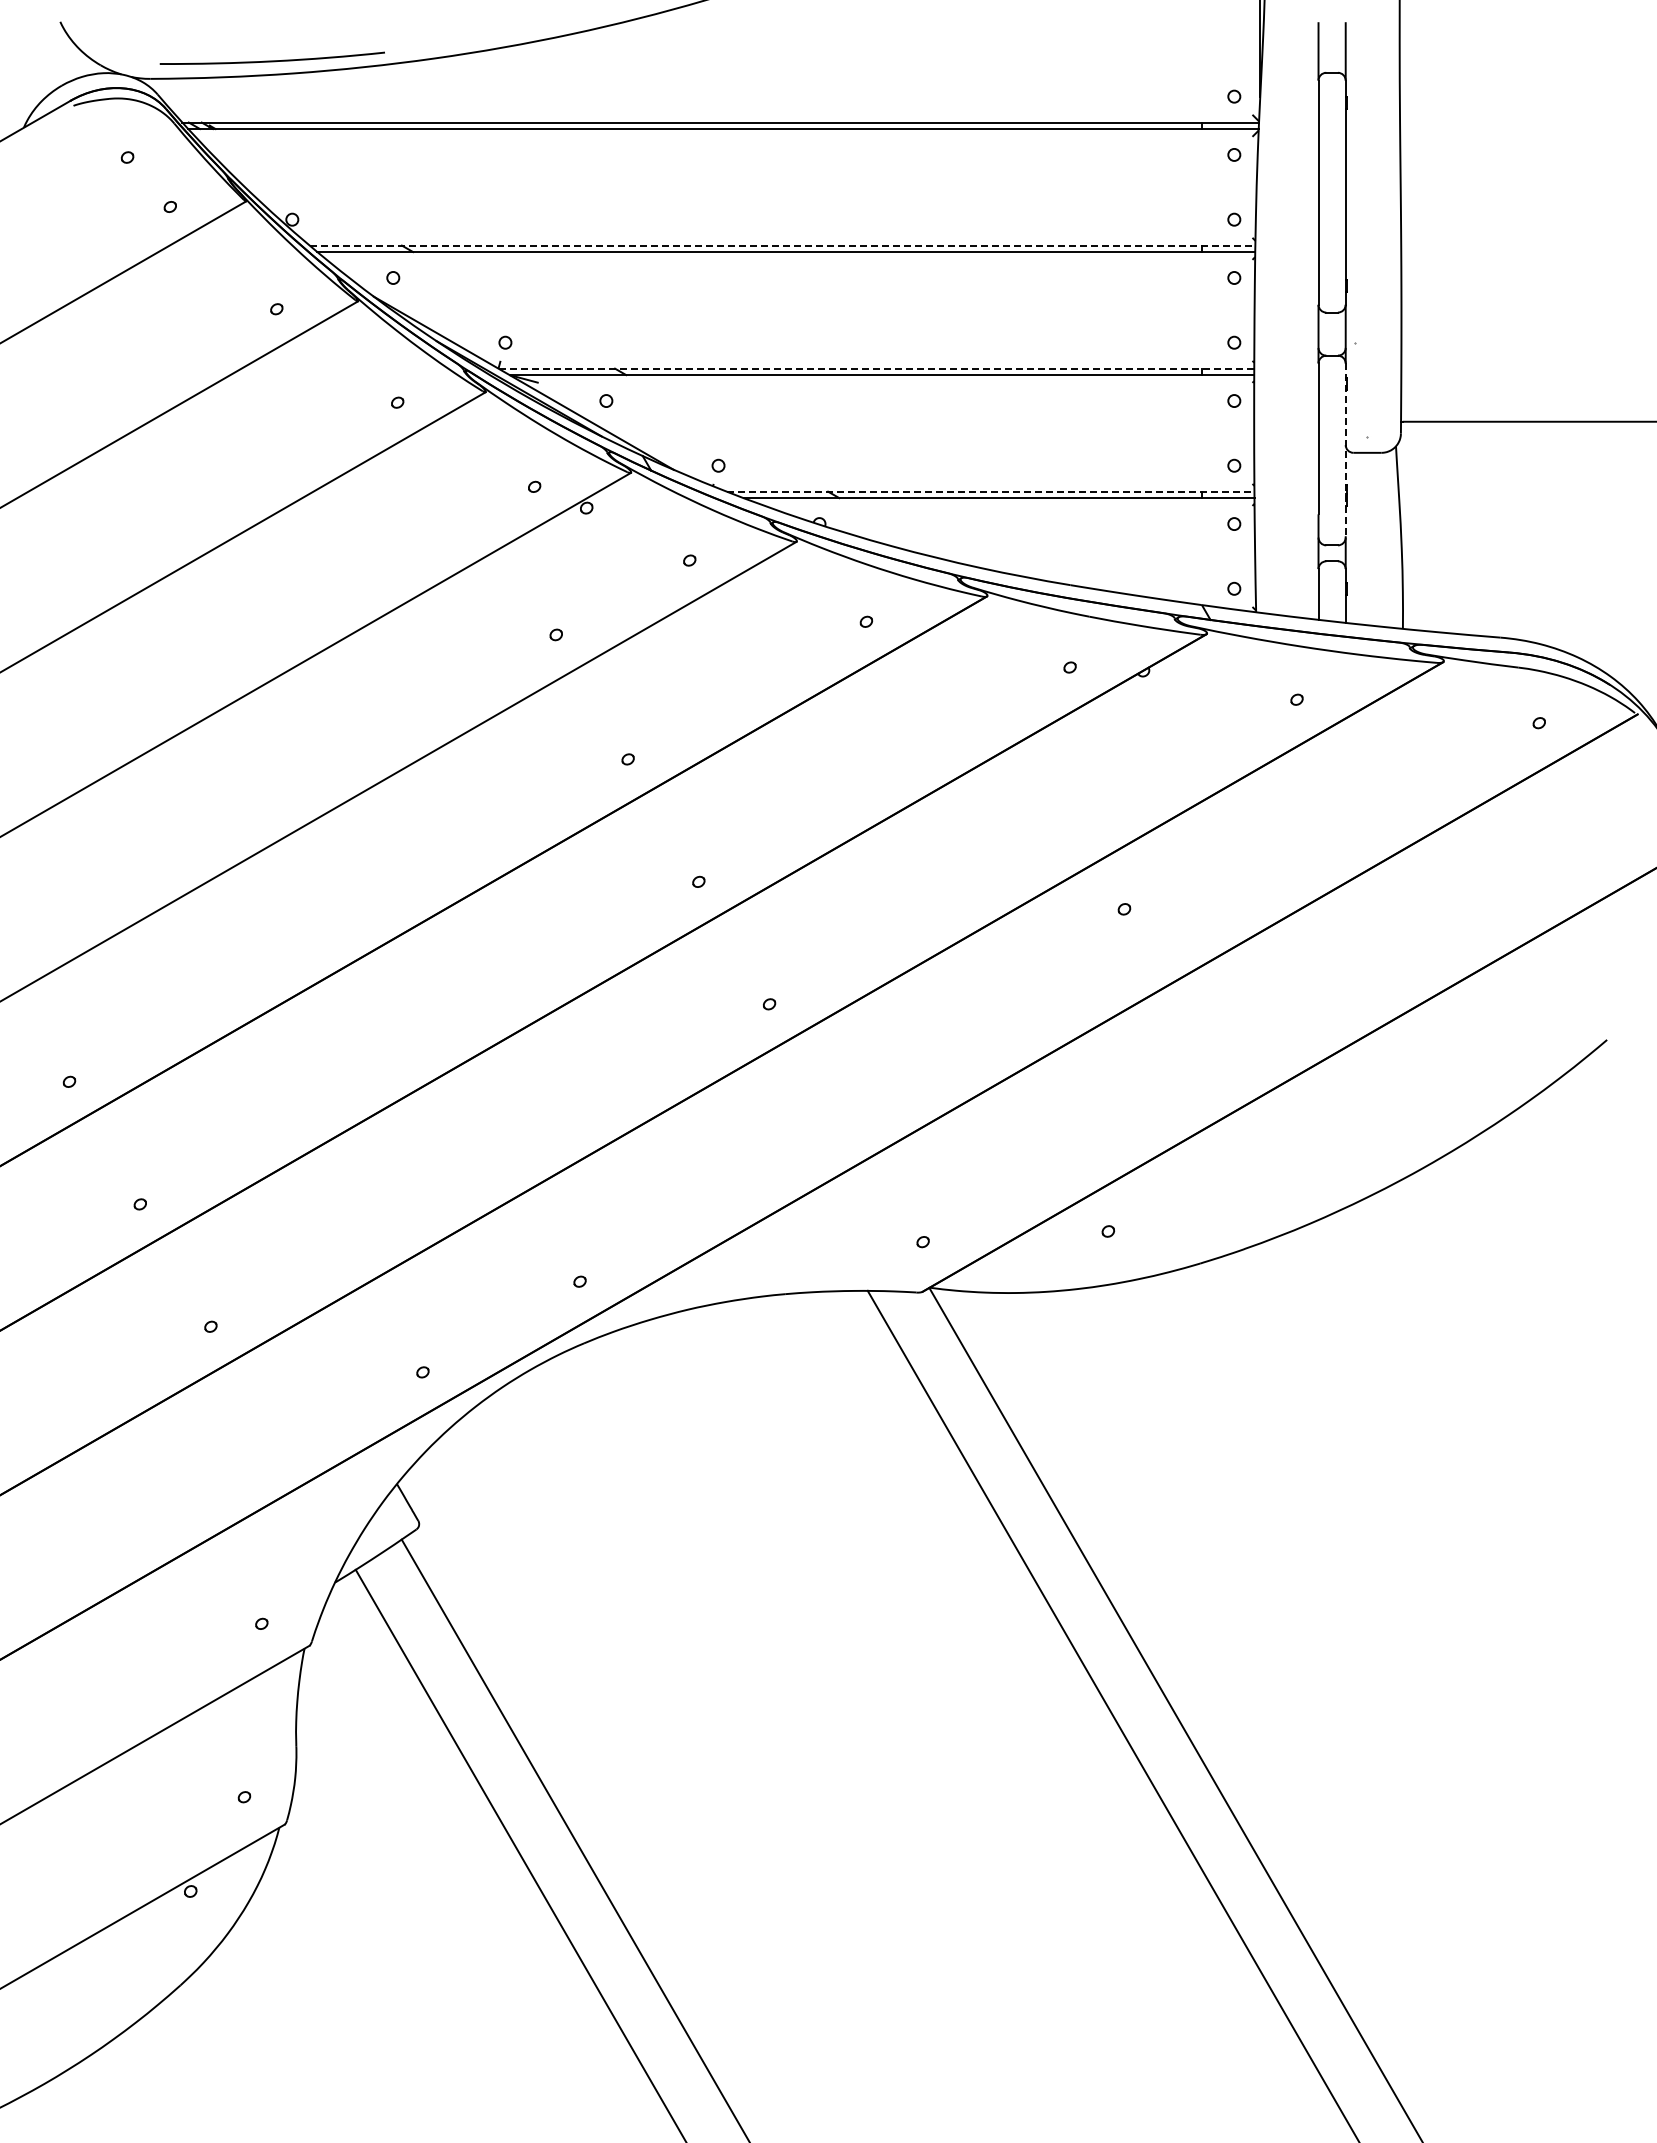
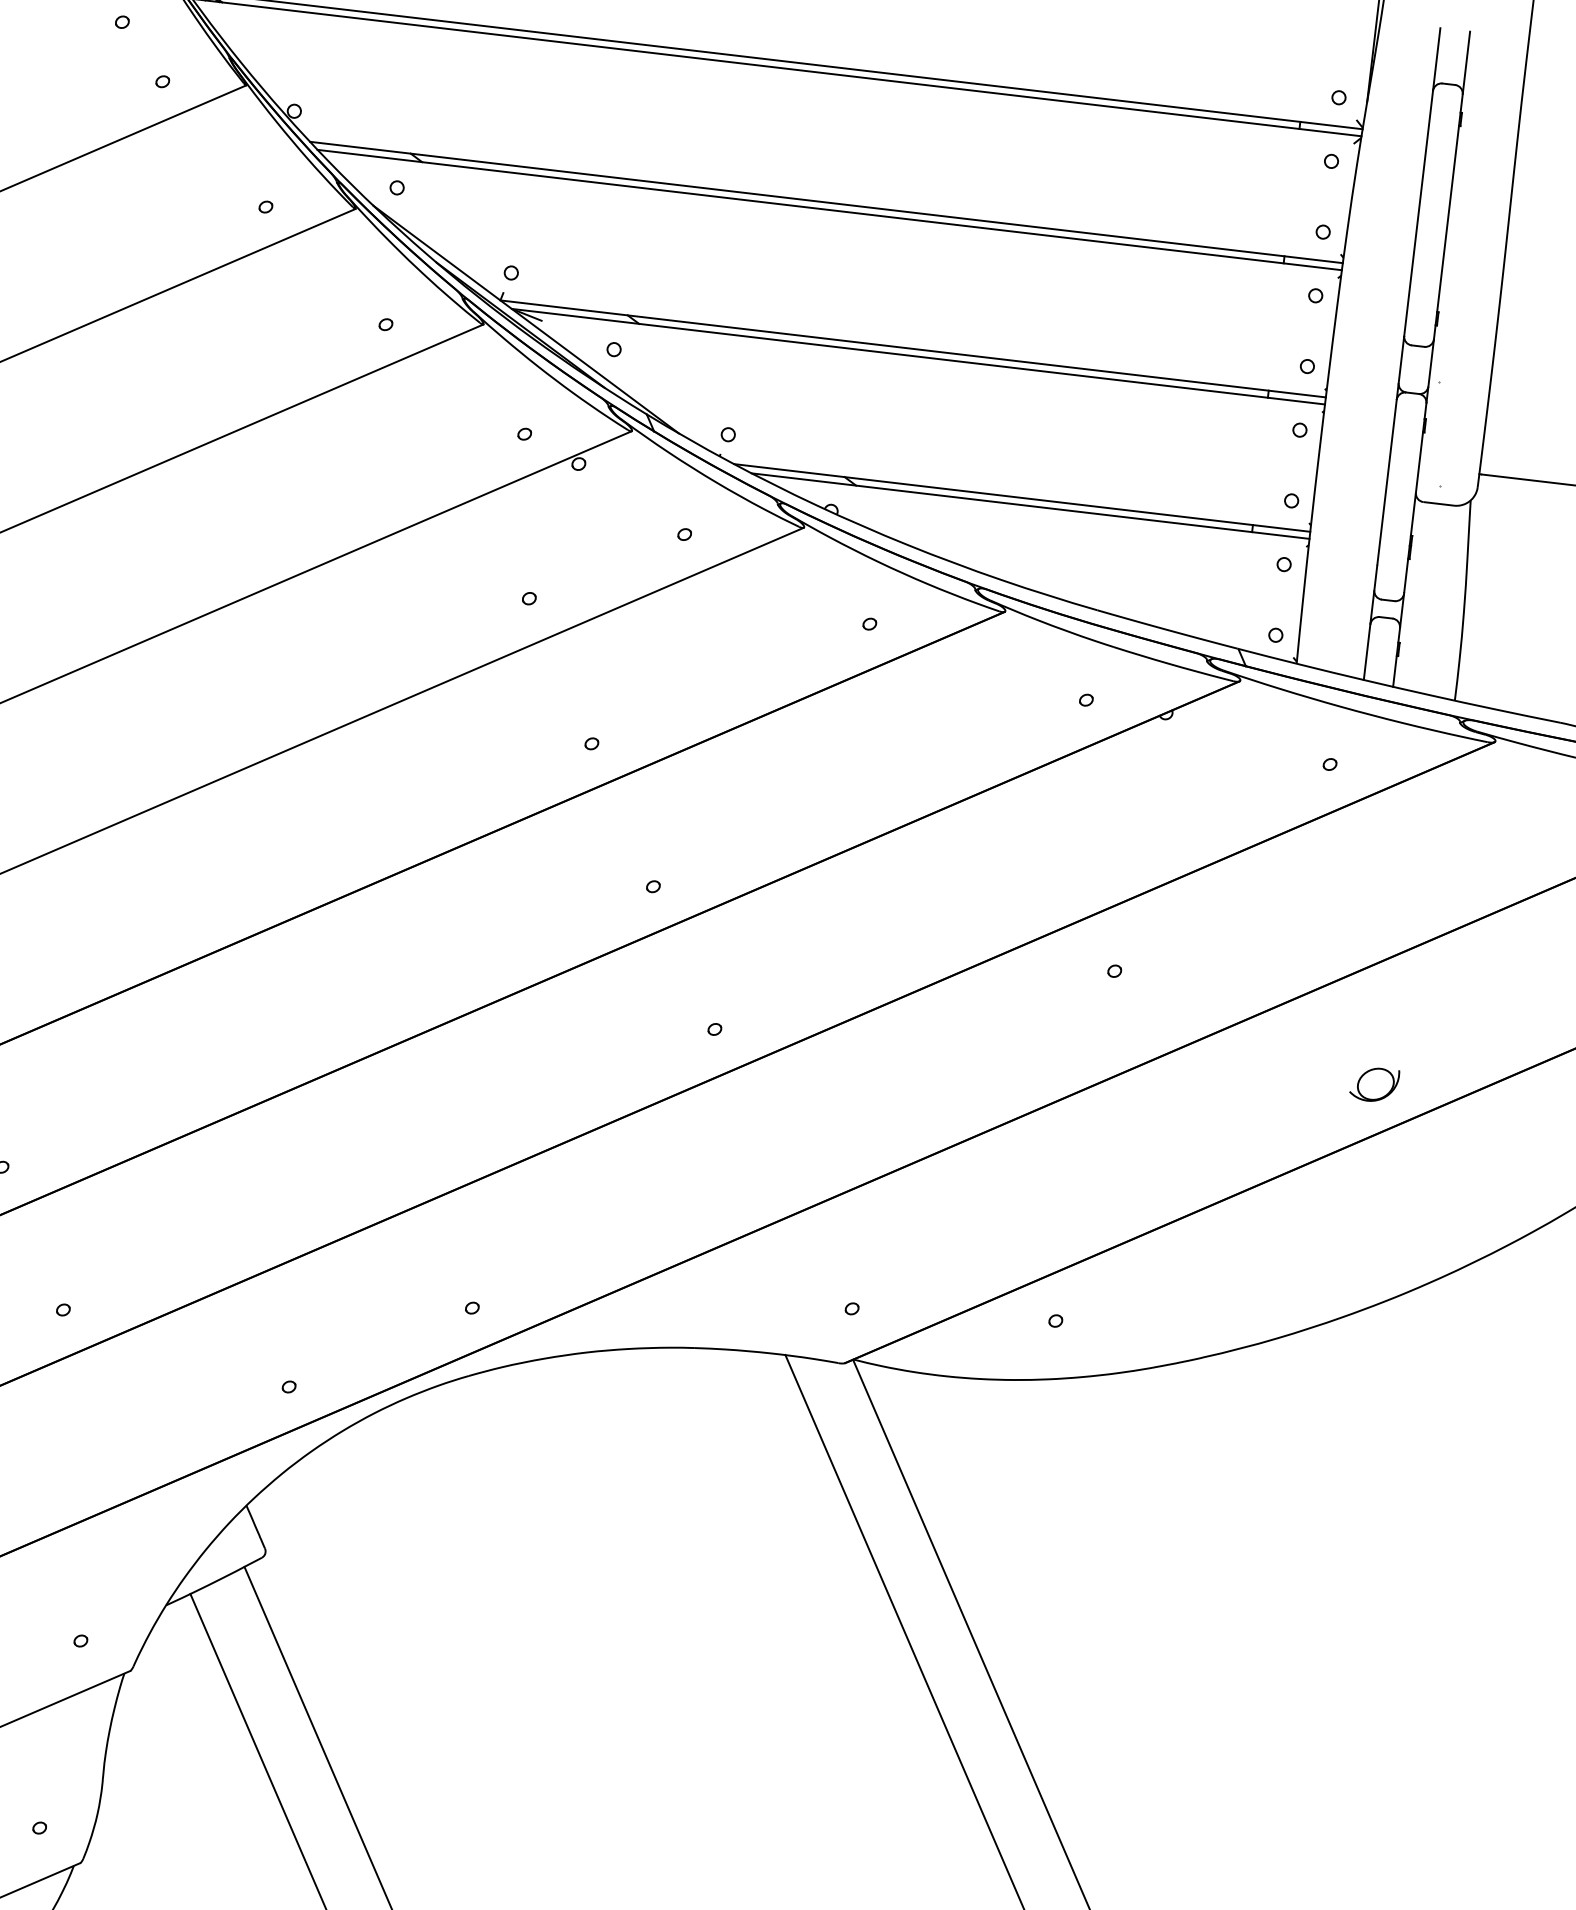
line: (782, 245) -> (826, 202), dashed -> solid
line: (876, 368) -> (913, 348), dashed -> solid
line: (1345, 450) -> (1415, 498), dashed -> solid
line: (990, 491) -> (1022, 497), dashed -> solid
part: (1371, 984) -> (1374, 1085), added

